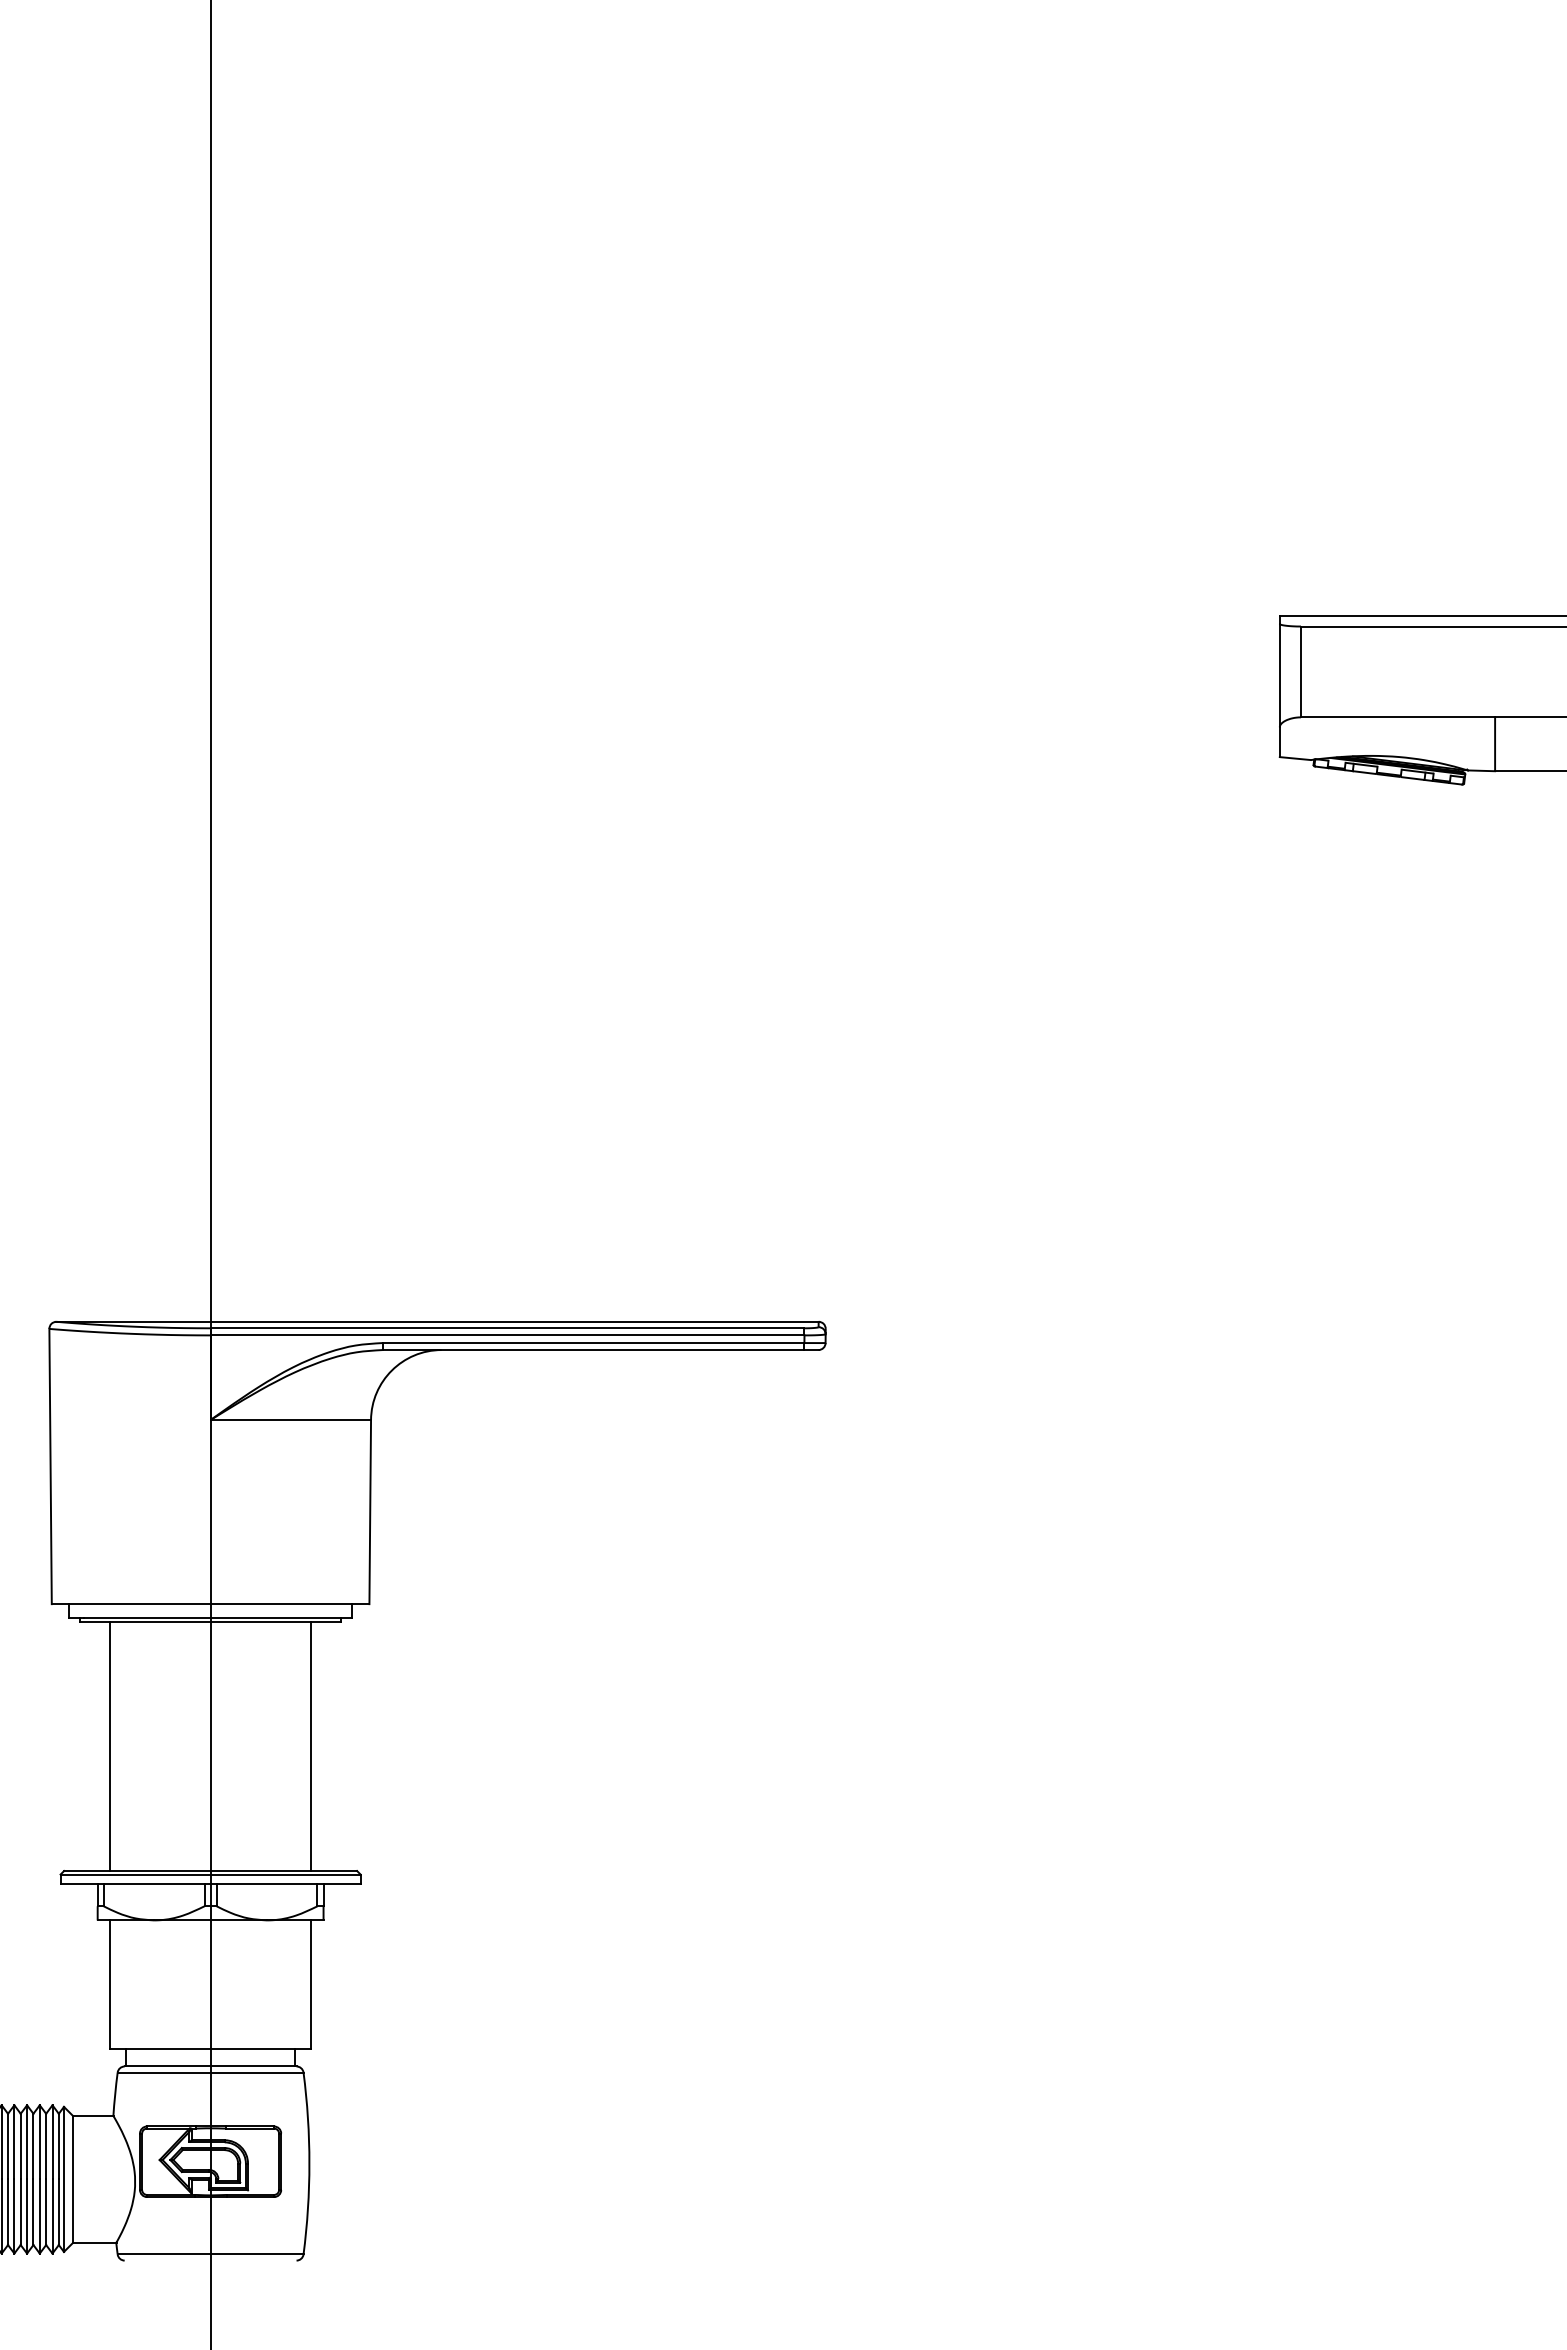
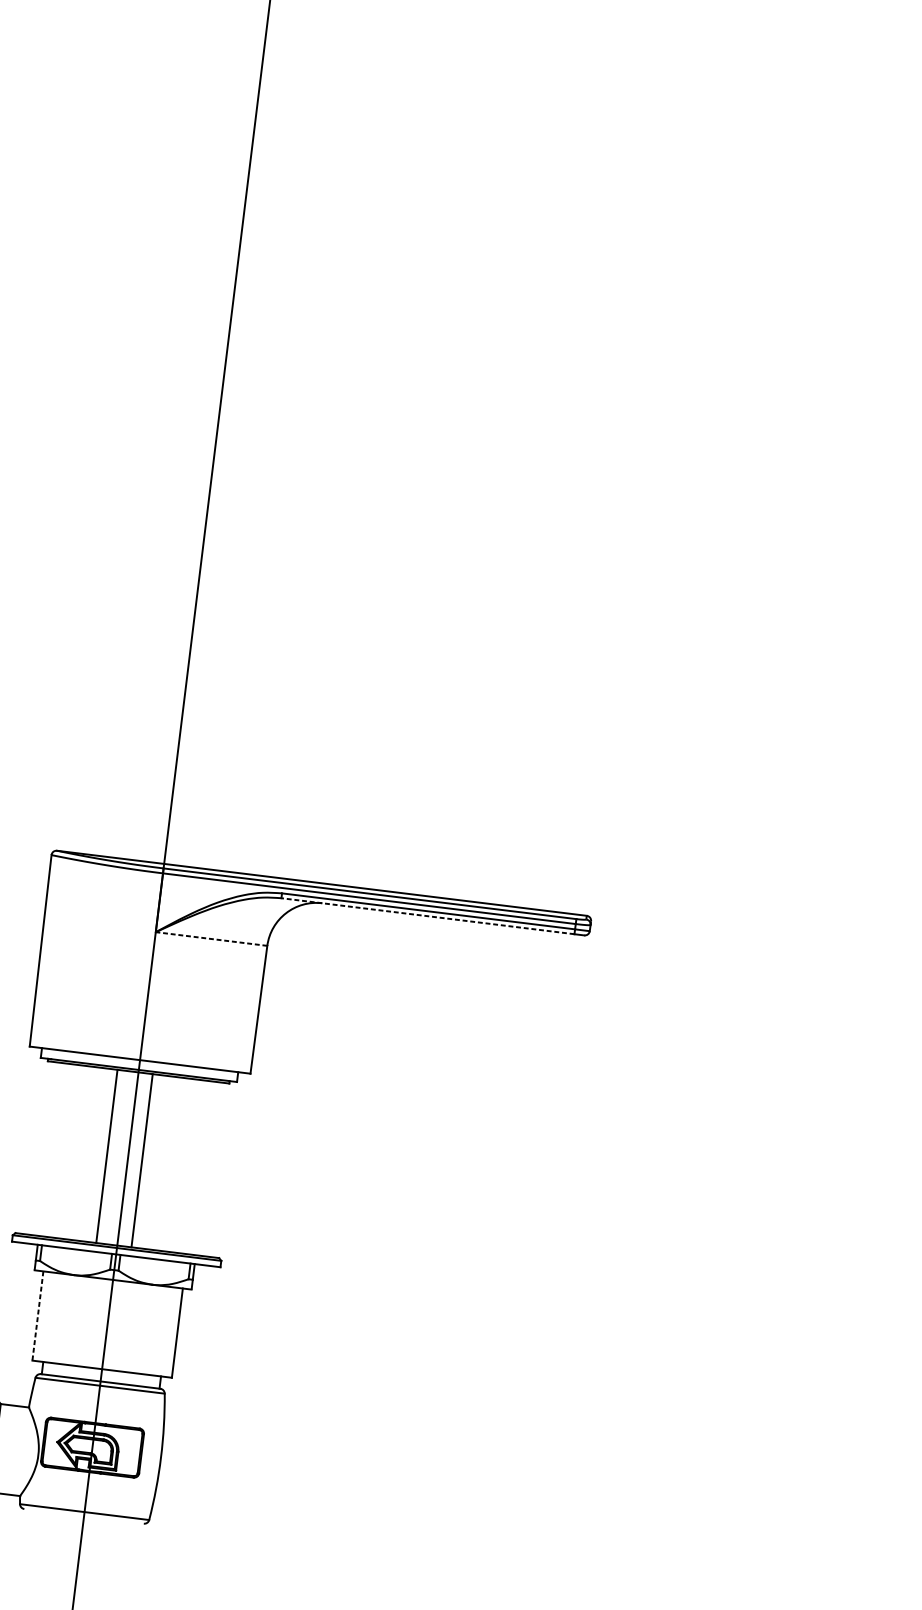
line: (593, 1350) -> (427, 916), solid -> dashed
line: (290, 1420) -> (211, 939), solid -> dashed
line: (110, 1746) -> (107, 1156), moved
line: (310, 1746) -> (141, 1160), moved
line: (110, 1985) -> (38, 1316), solid -> dashed

